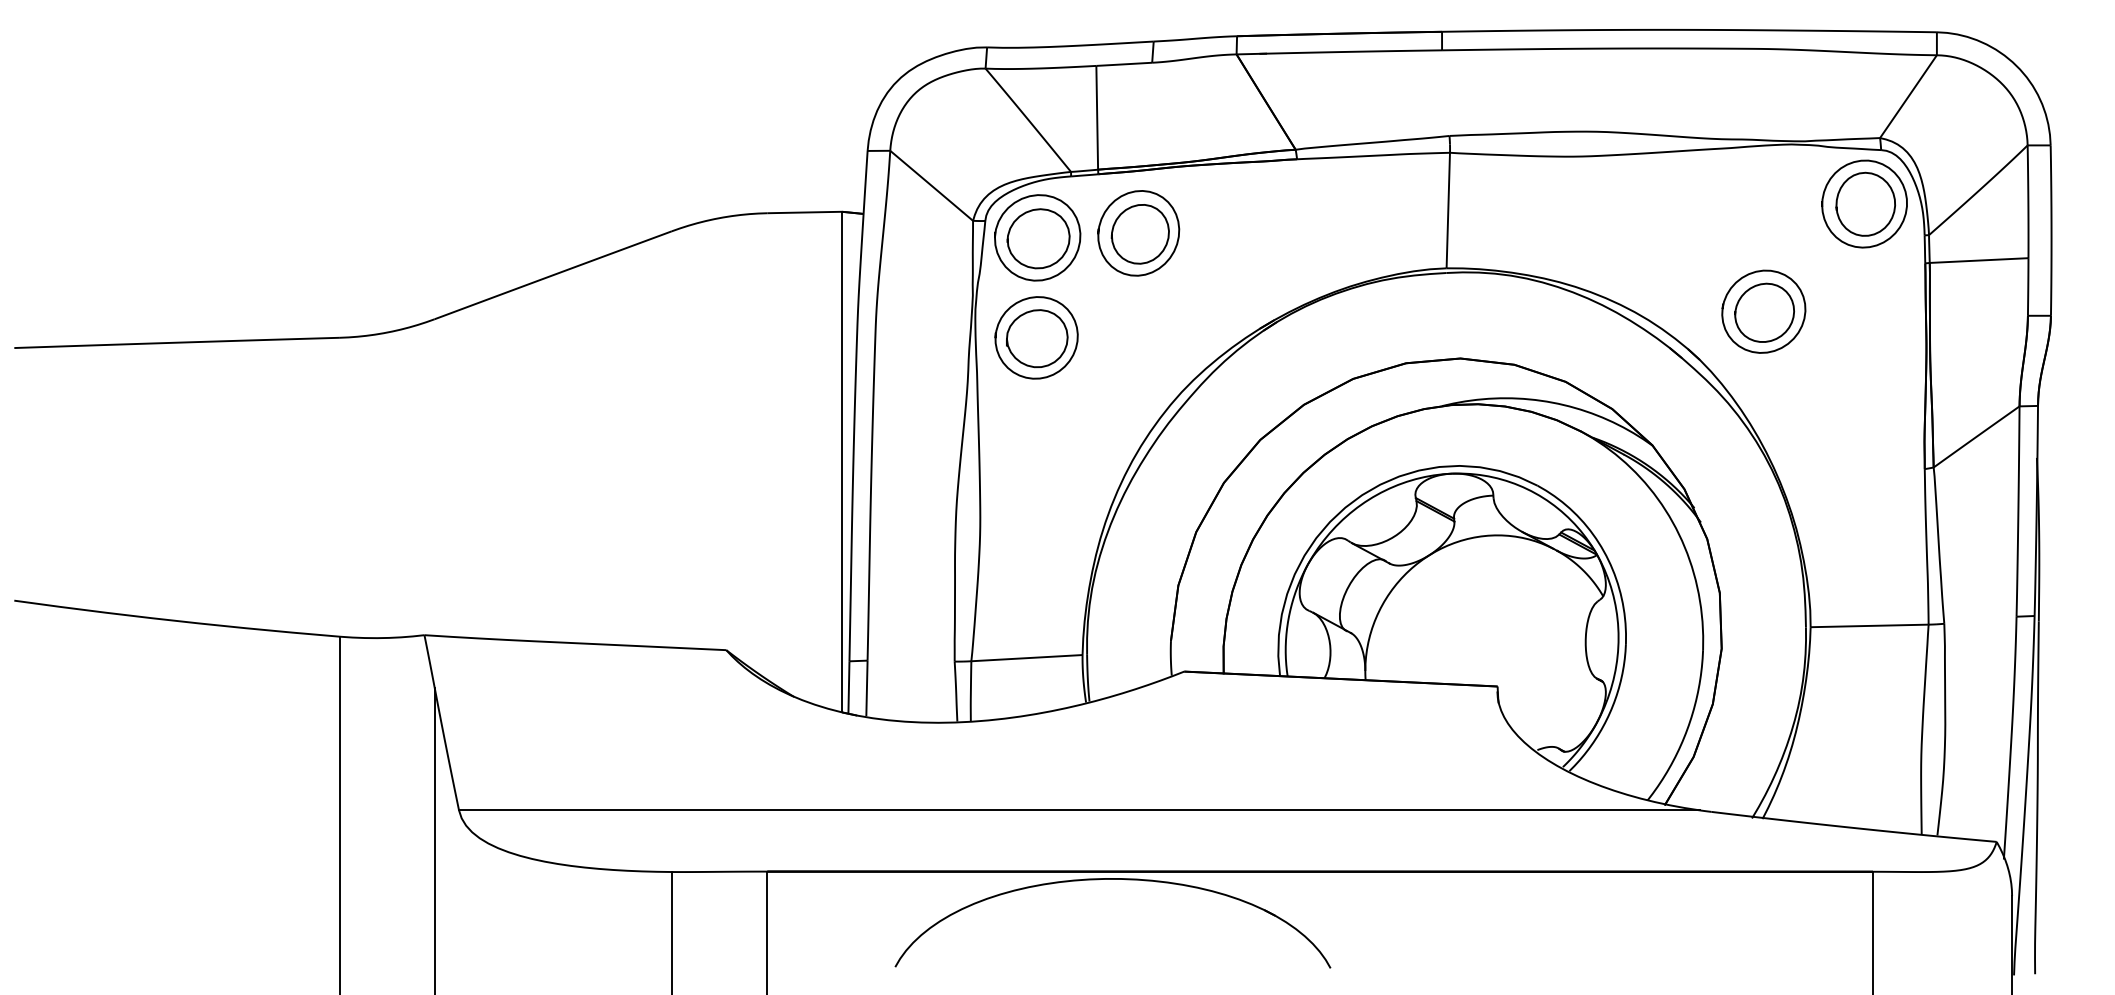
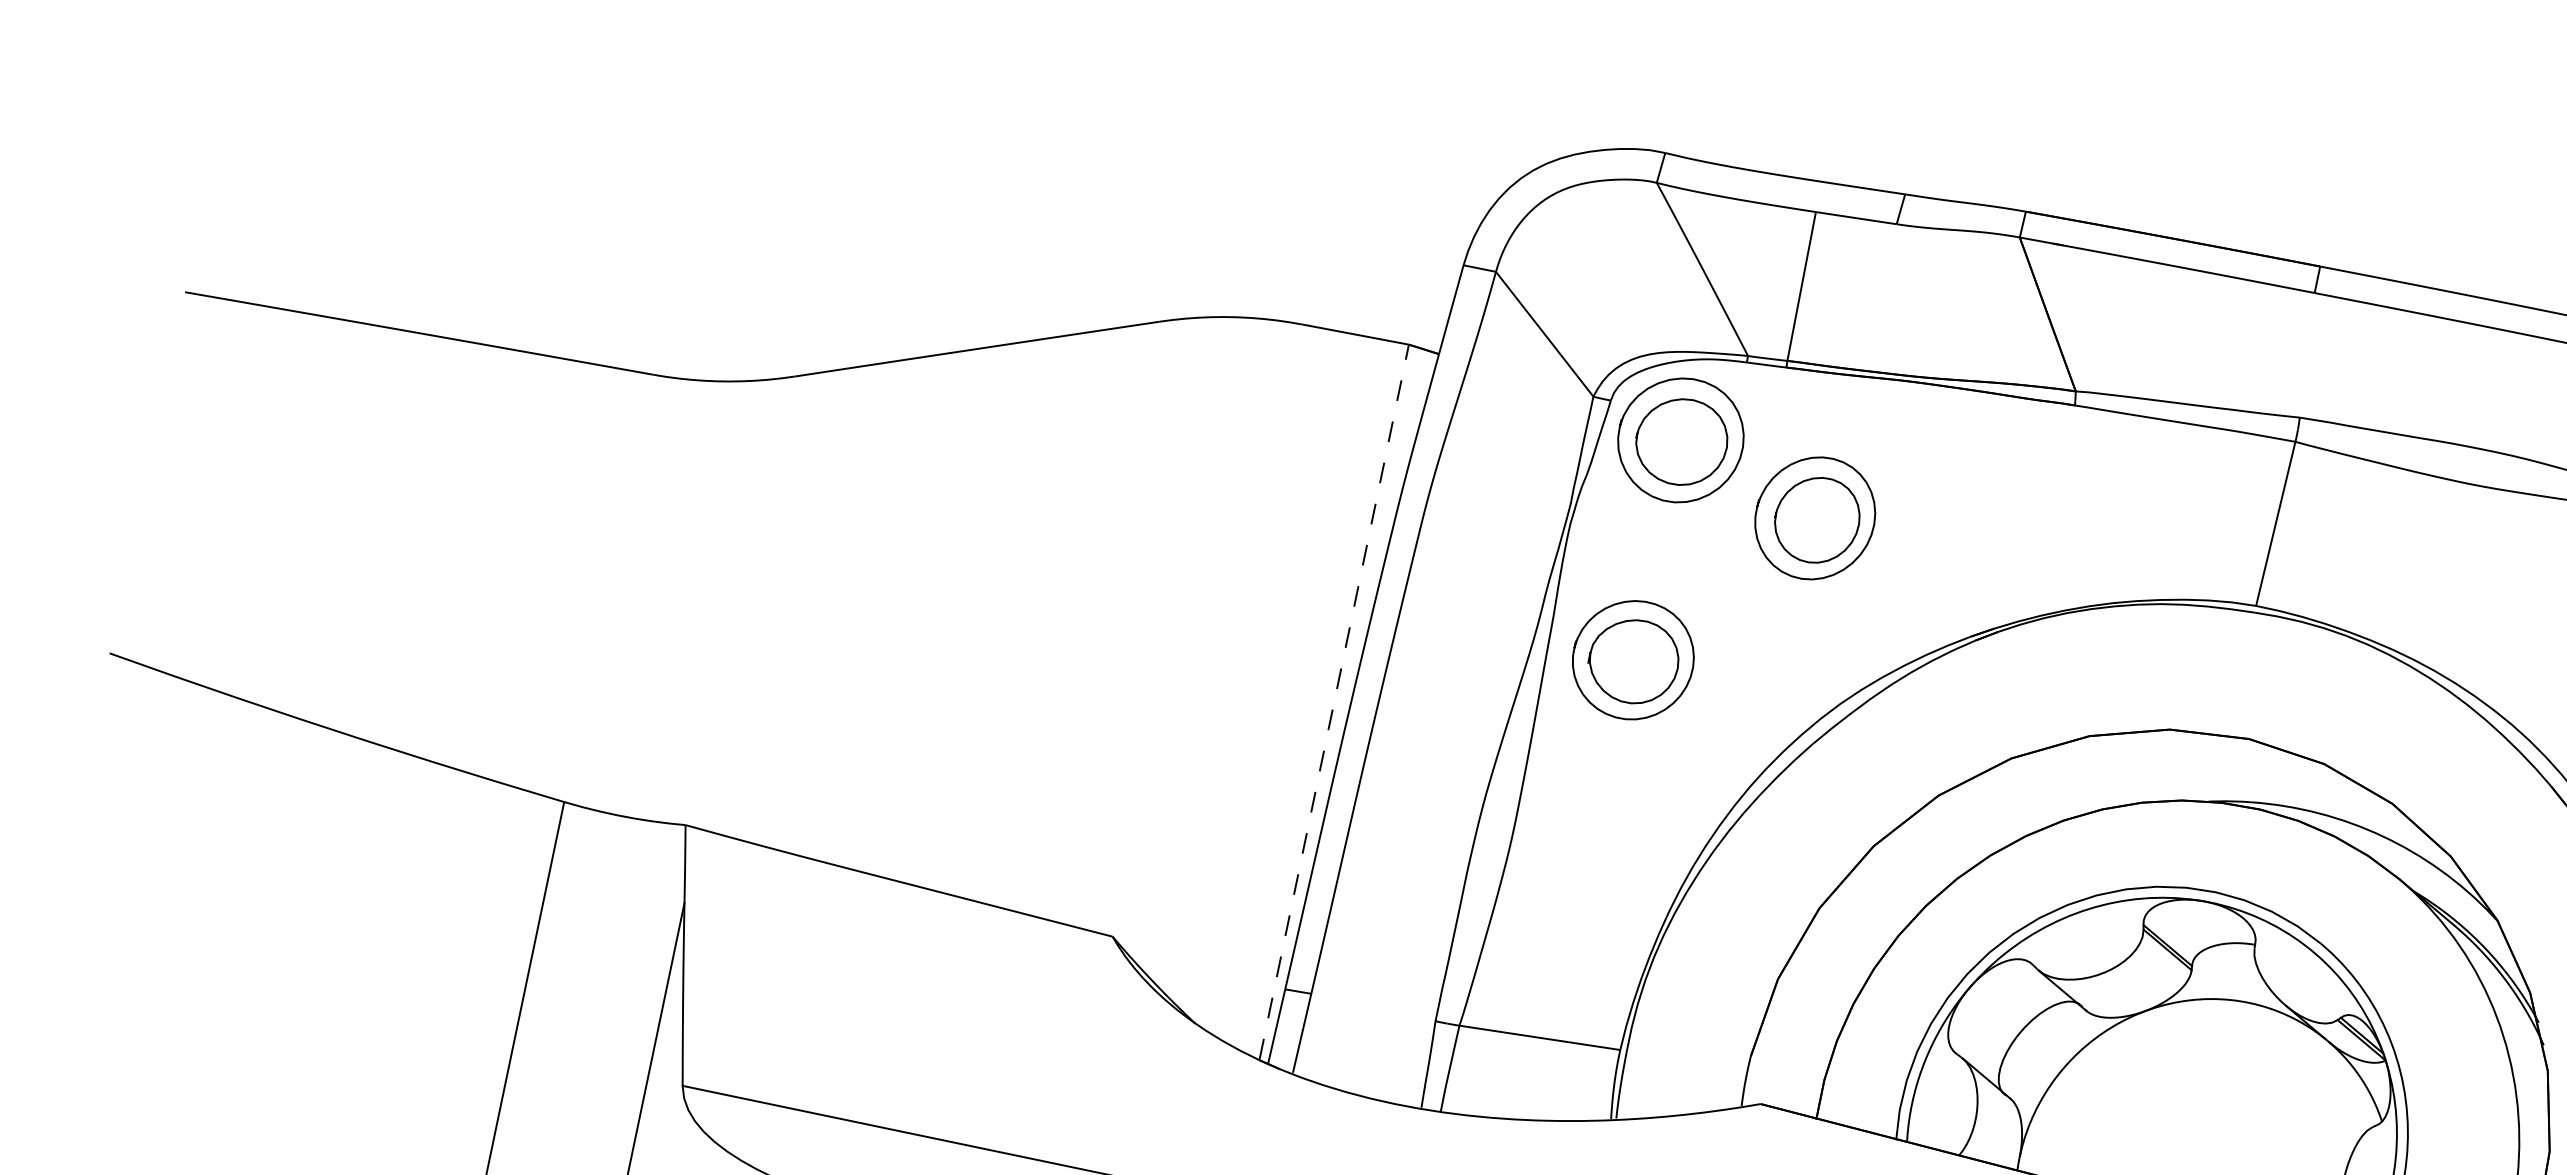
part: (1138, 233) -> (1814, 518), moved
part: (1036, 337) -> (1633, 659), moved
line: (842, 461) -> (1334, 701), solid -> dashed

